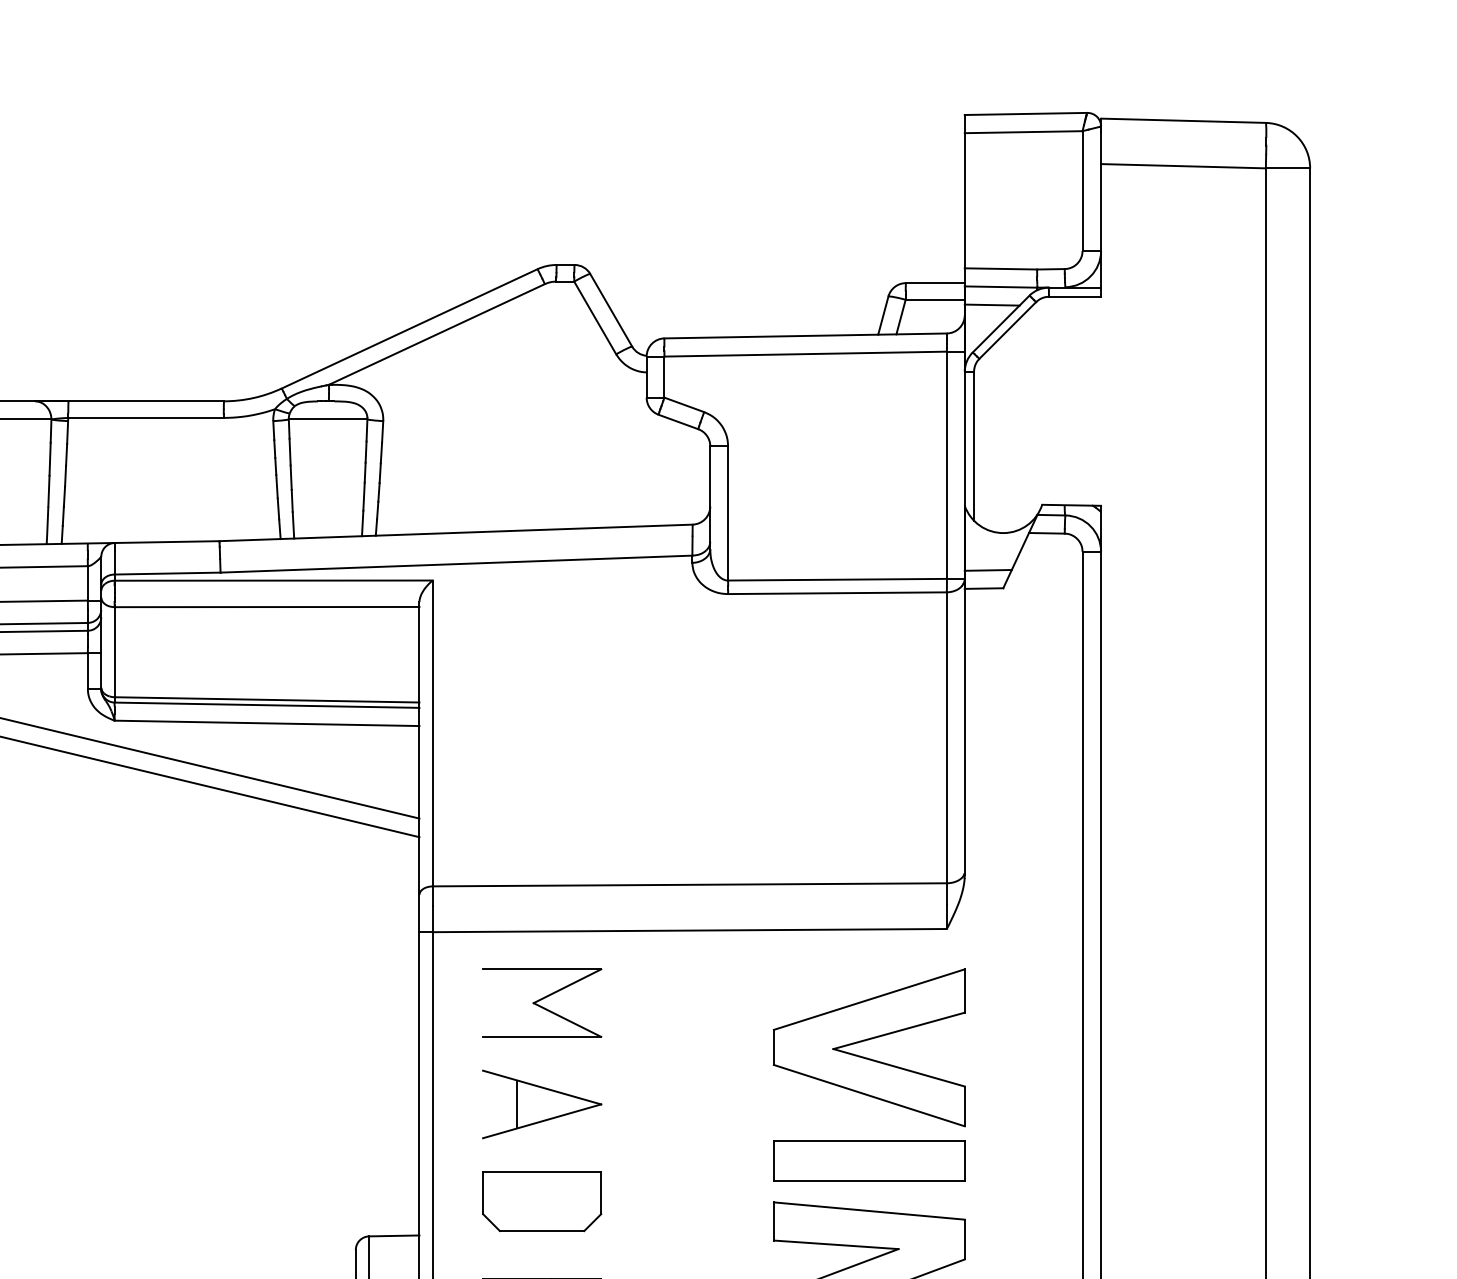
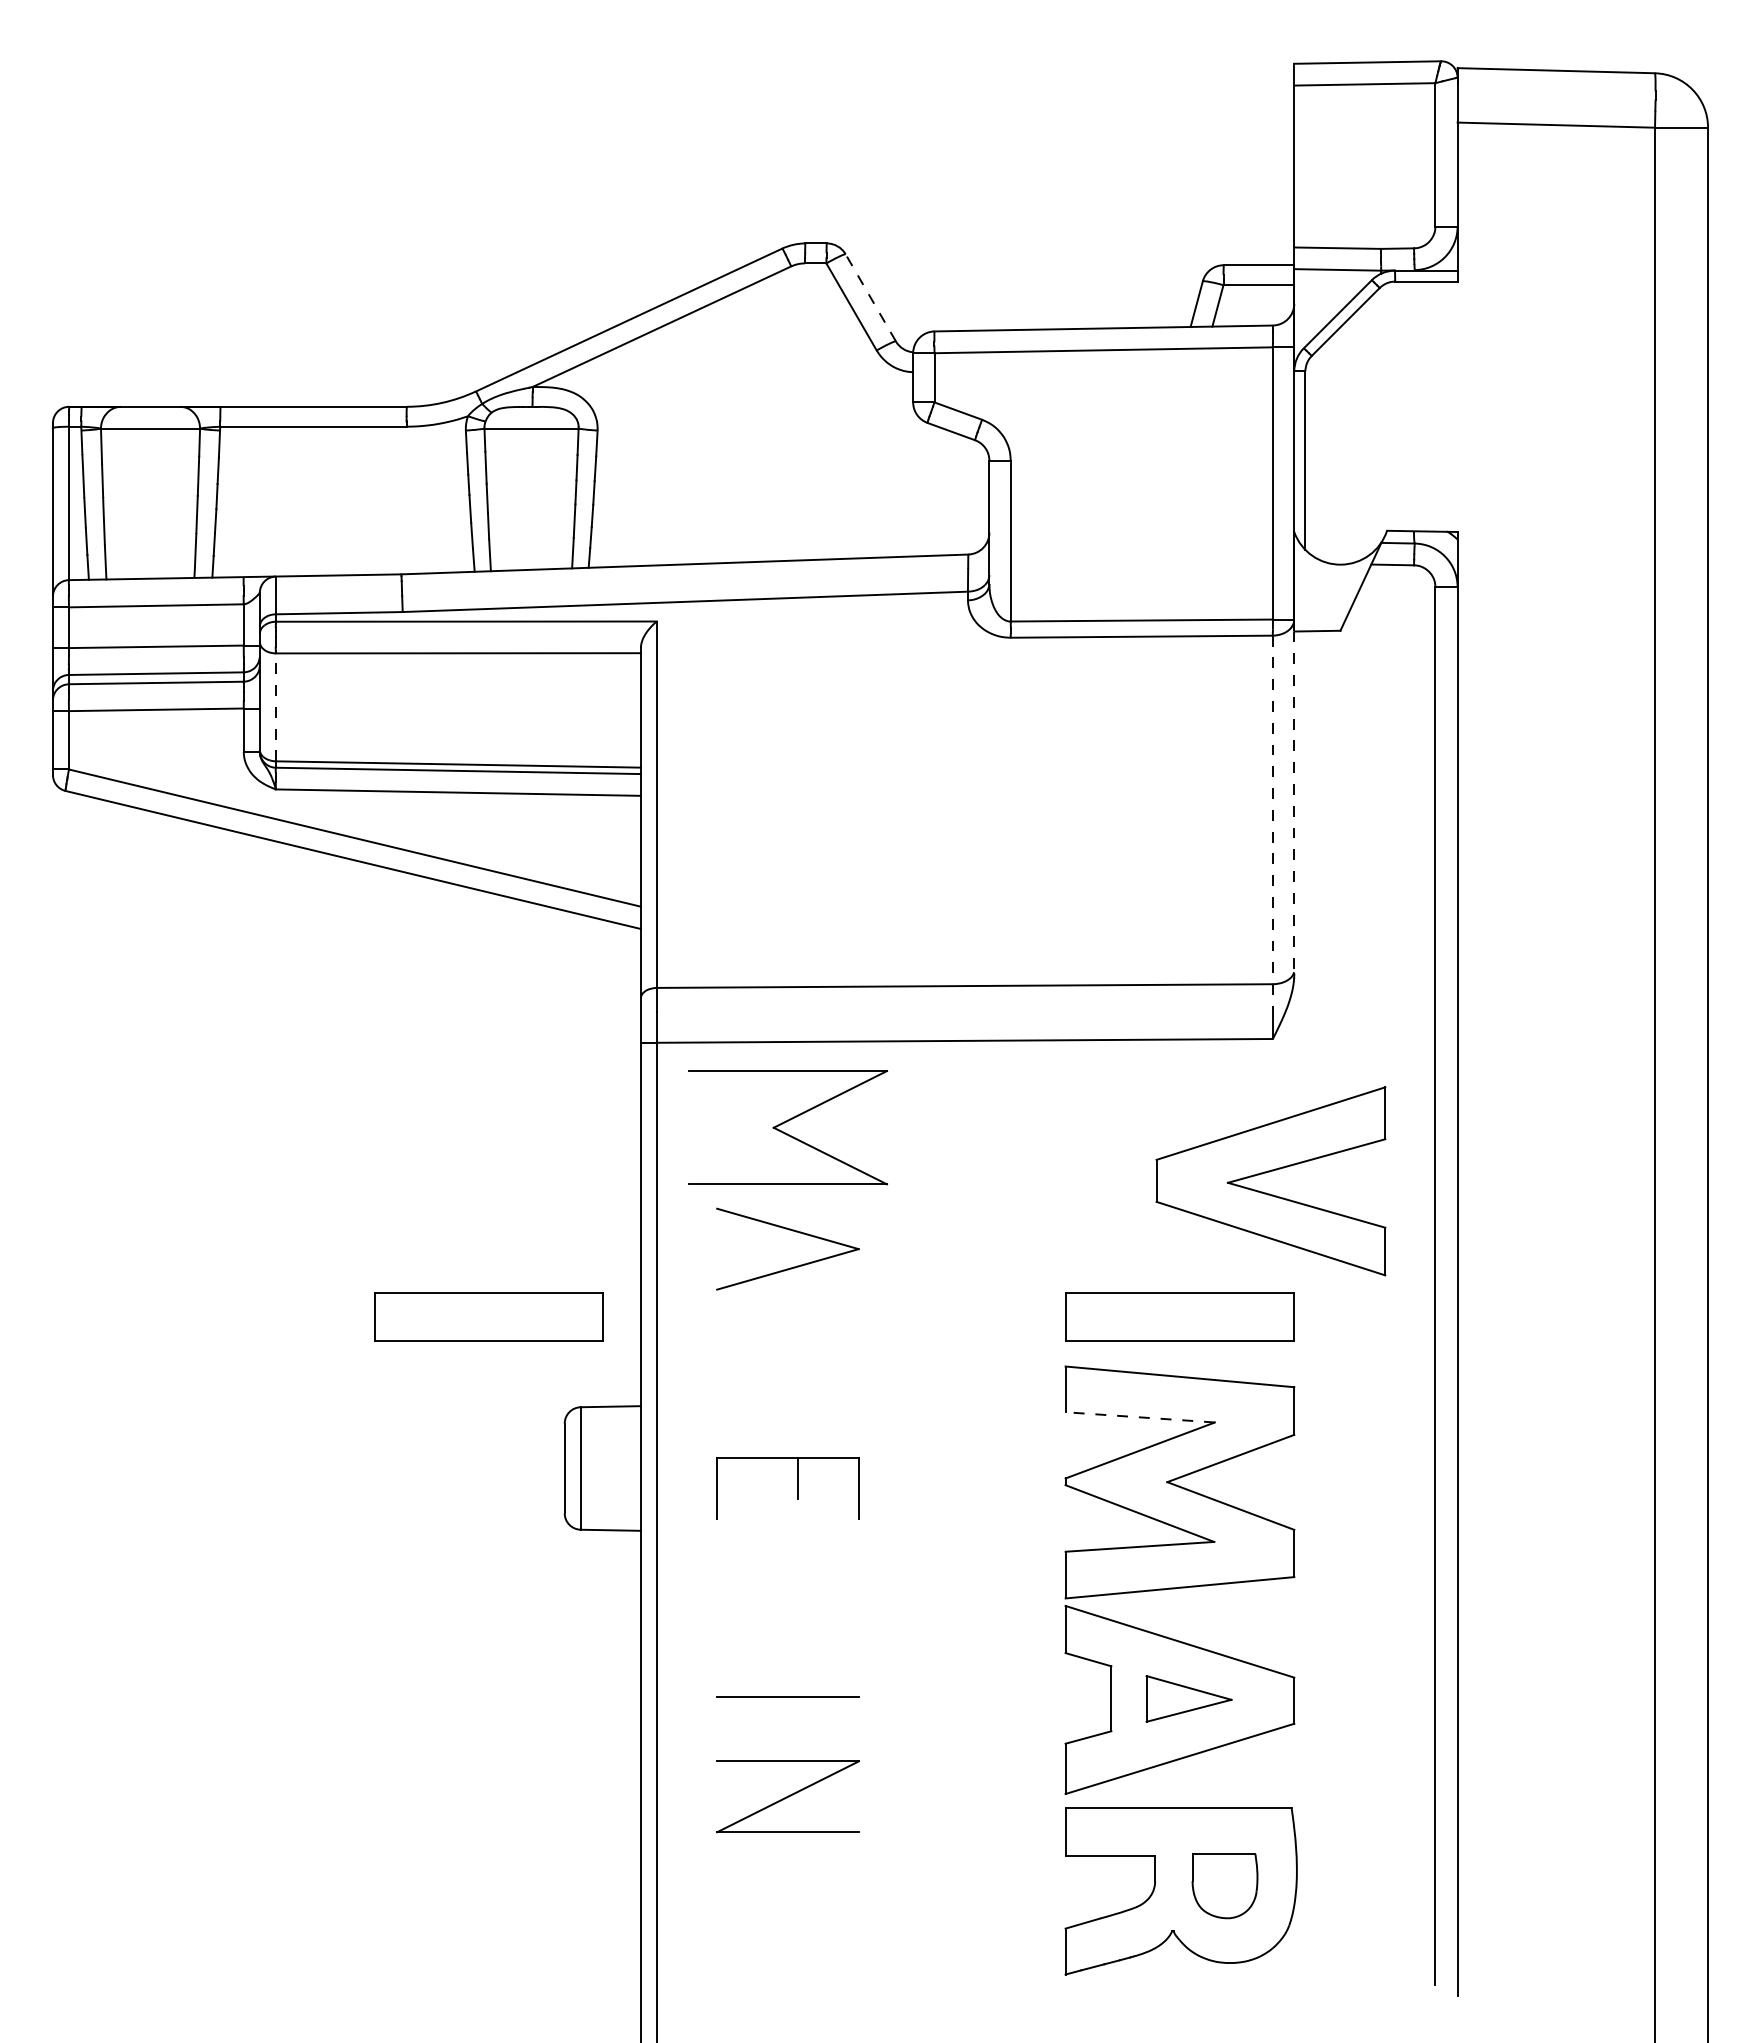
line: (991, 305) -> (1326, 291), removed
line: (611, 310) -> (870, 297), solid -> dashed
line: (988, 569) -> (1322, 608), removed
line: (114, 652) -> (275, 707), solid -> dashed
line: (964, 732) -> (1294, 803), solid -> dashed
line: (946, 748) -> (1272, 822), solid -> dashed
part: (541, 1002) -> (787, 1127), size x1.4
part: (865, 1041) -> (1266, 1173), moved
line: (516, 1104) -> (757, 1249), removed
part: (292, 1160) -> (488, 1316), added
part: (541, 1201) -> (787, 1365), removed
line: (836, 1244) -> (1140, 1417), solid -> dashed

